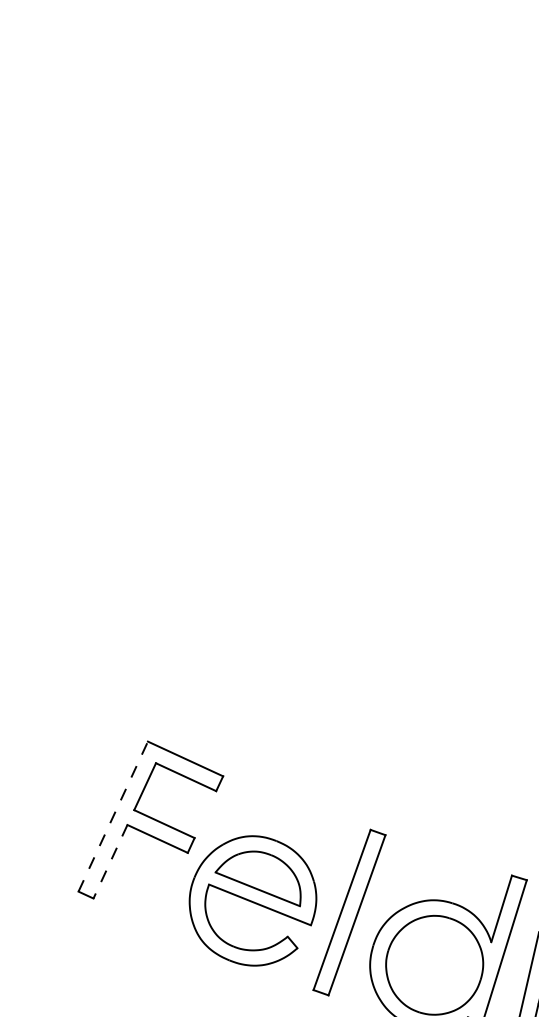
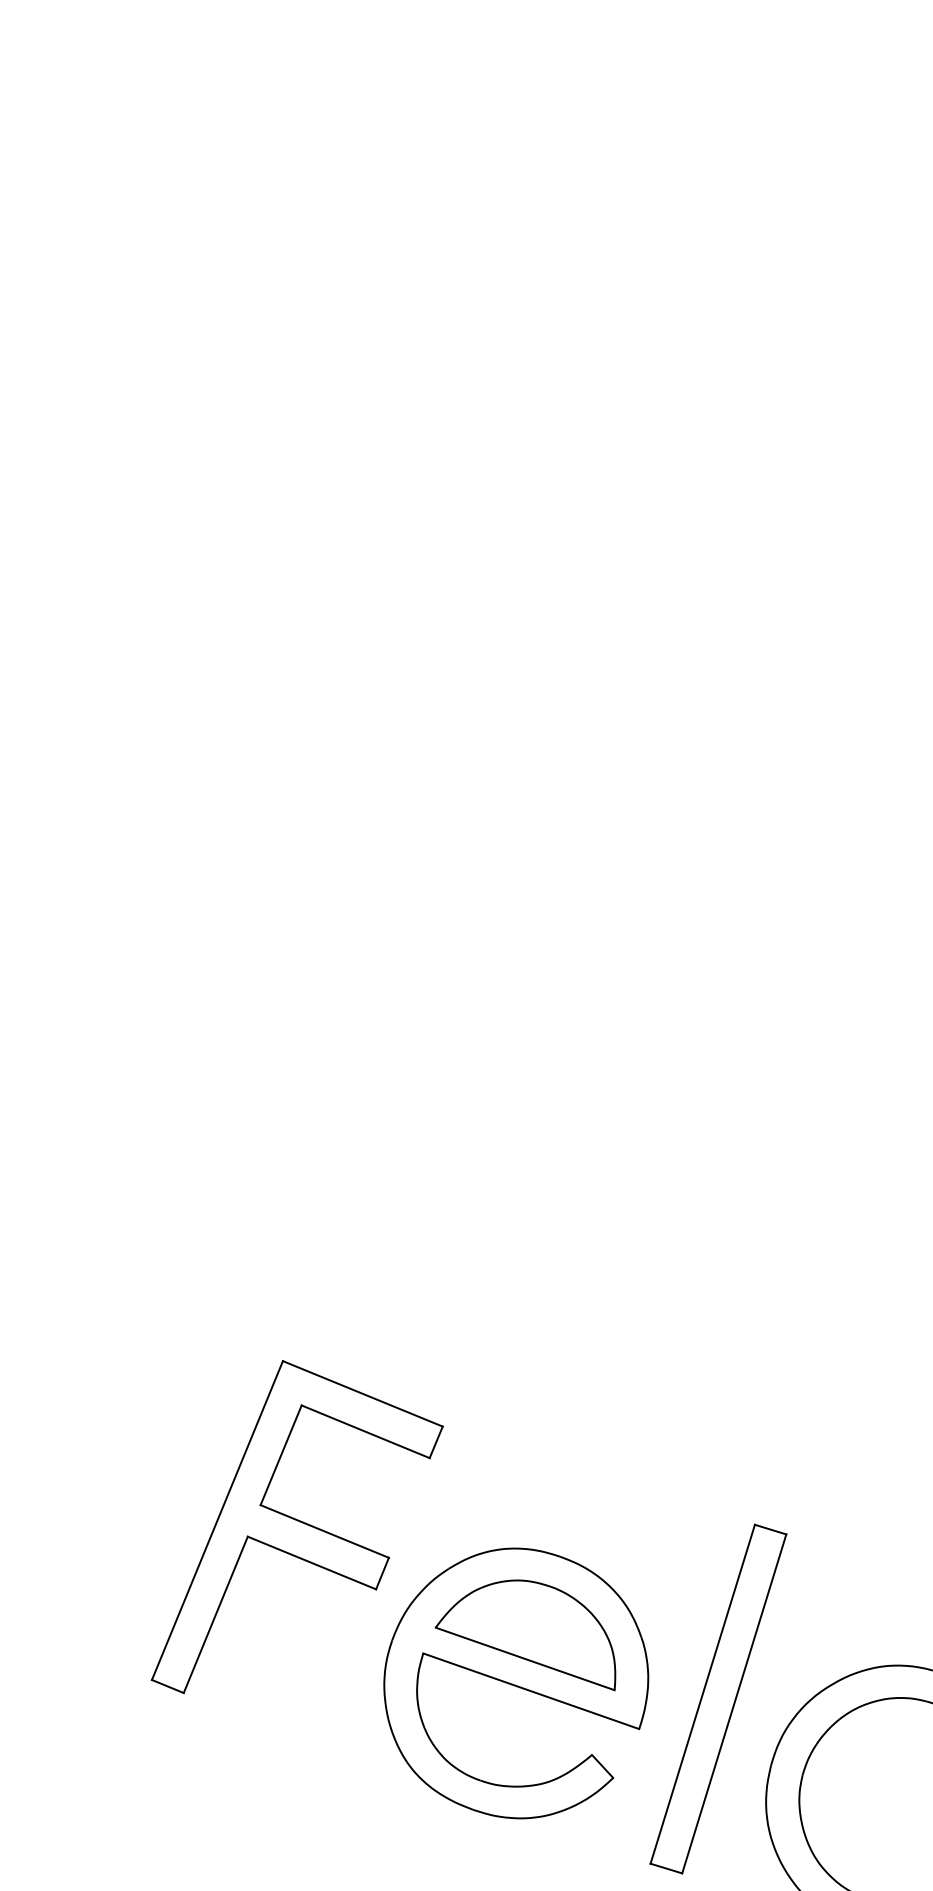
line: (113, 816) -> (217, 1520), dashed -> solid
line: (110, 861) -> (215, 1614), dashed -> solid

